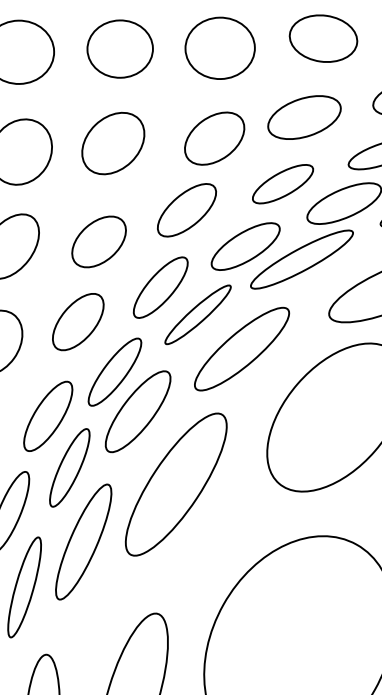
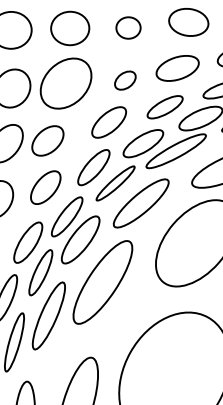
part: (220, 47) -> (128, 27), size x0.6
part: (215, 138) -> (125, 80), size x0.6
part: (113, 143) -> (66, 83), size x1.4
part: (98, 241) -> (47, 140), moved

